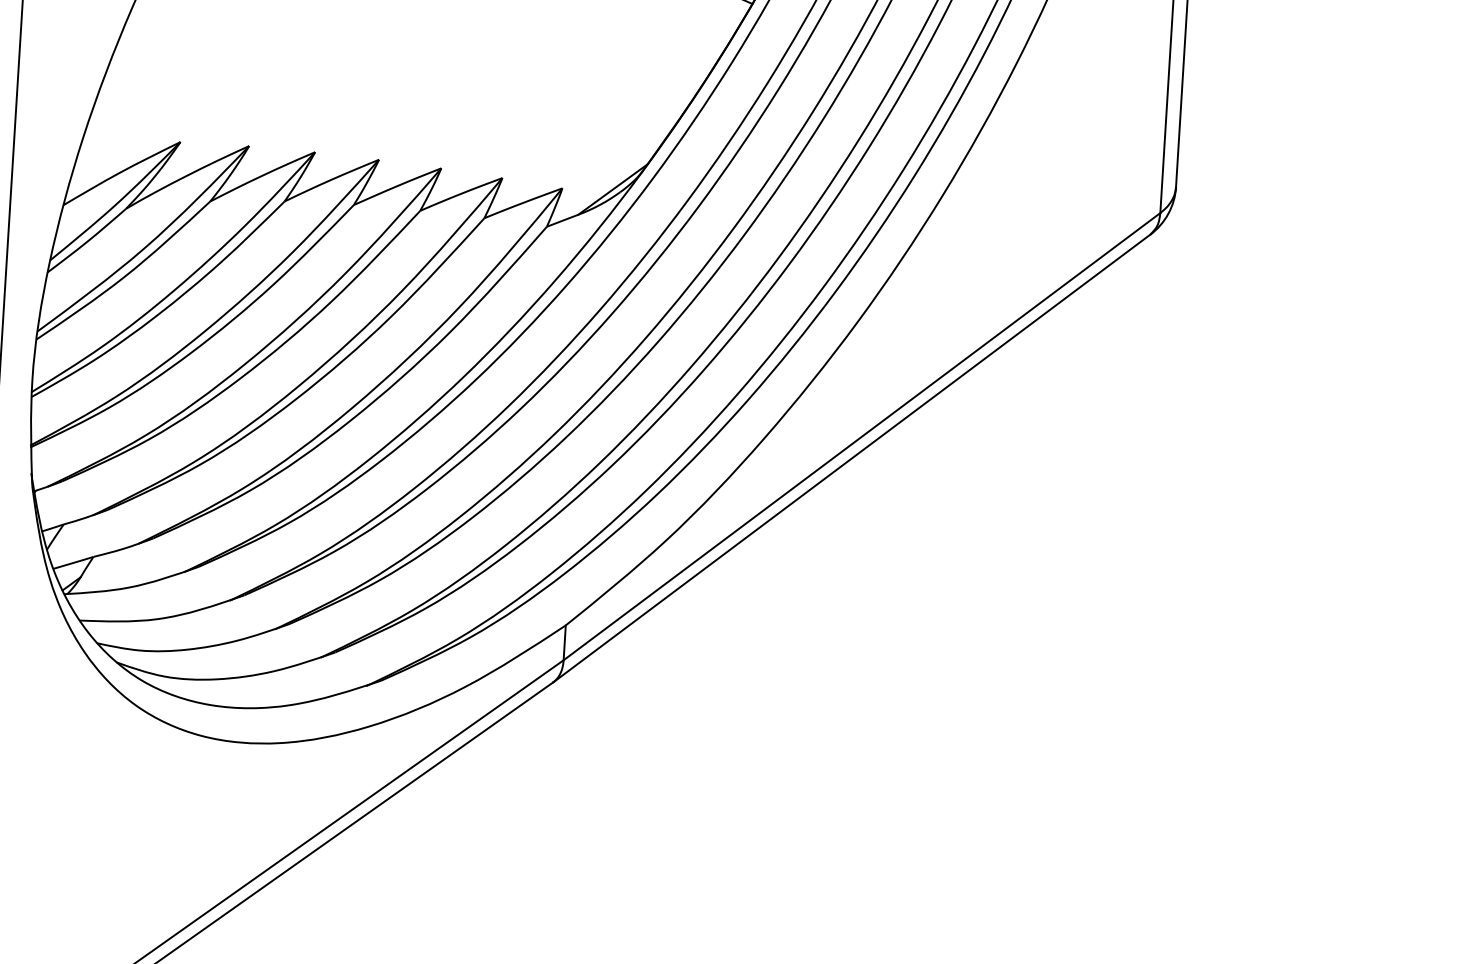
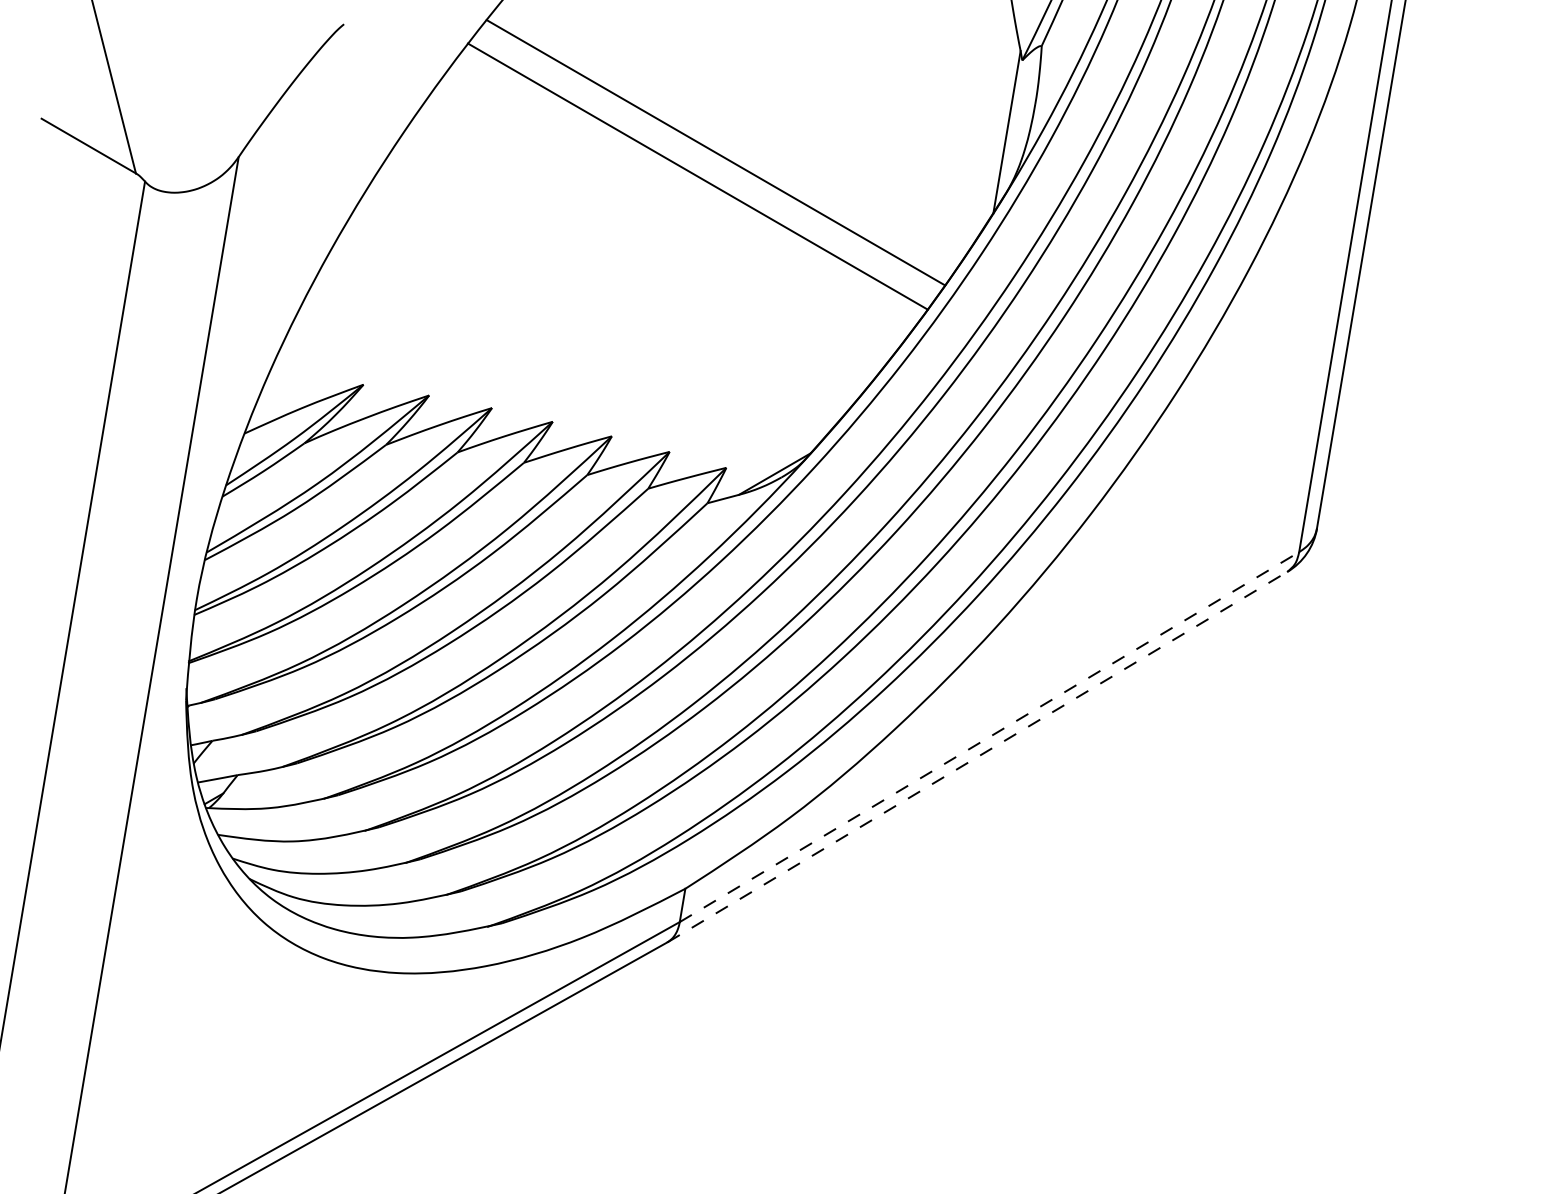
line: (862, 437) -> (989, 737), solid -> dashed
line: (851, 458) -> (977, 757), solid -> dashed

